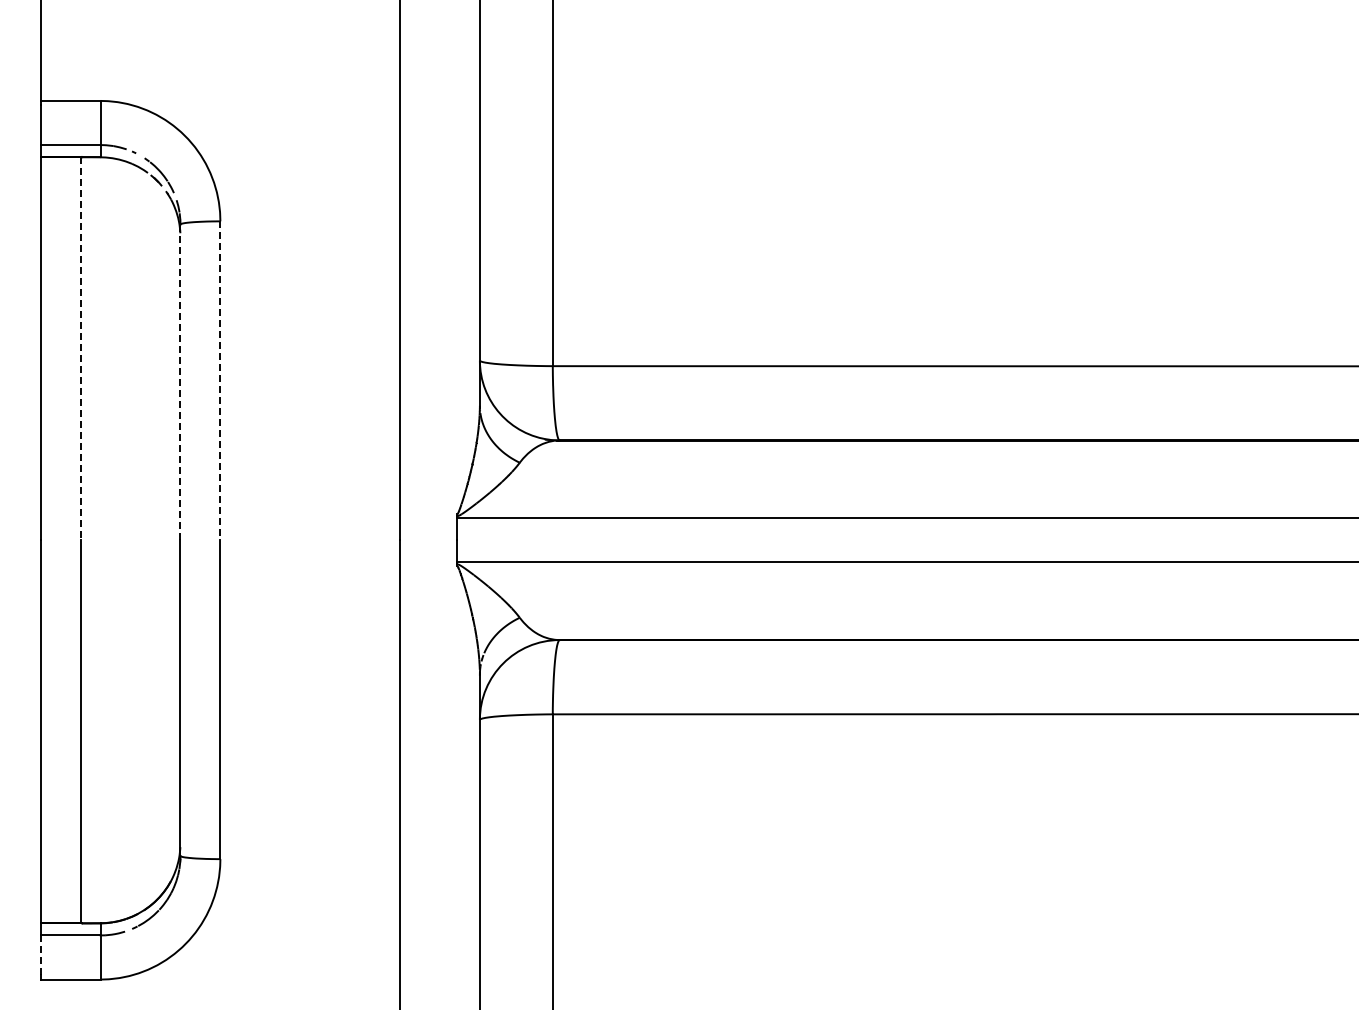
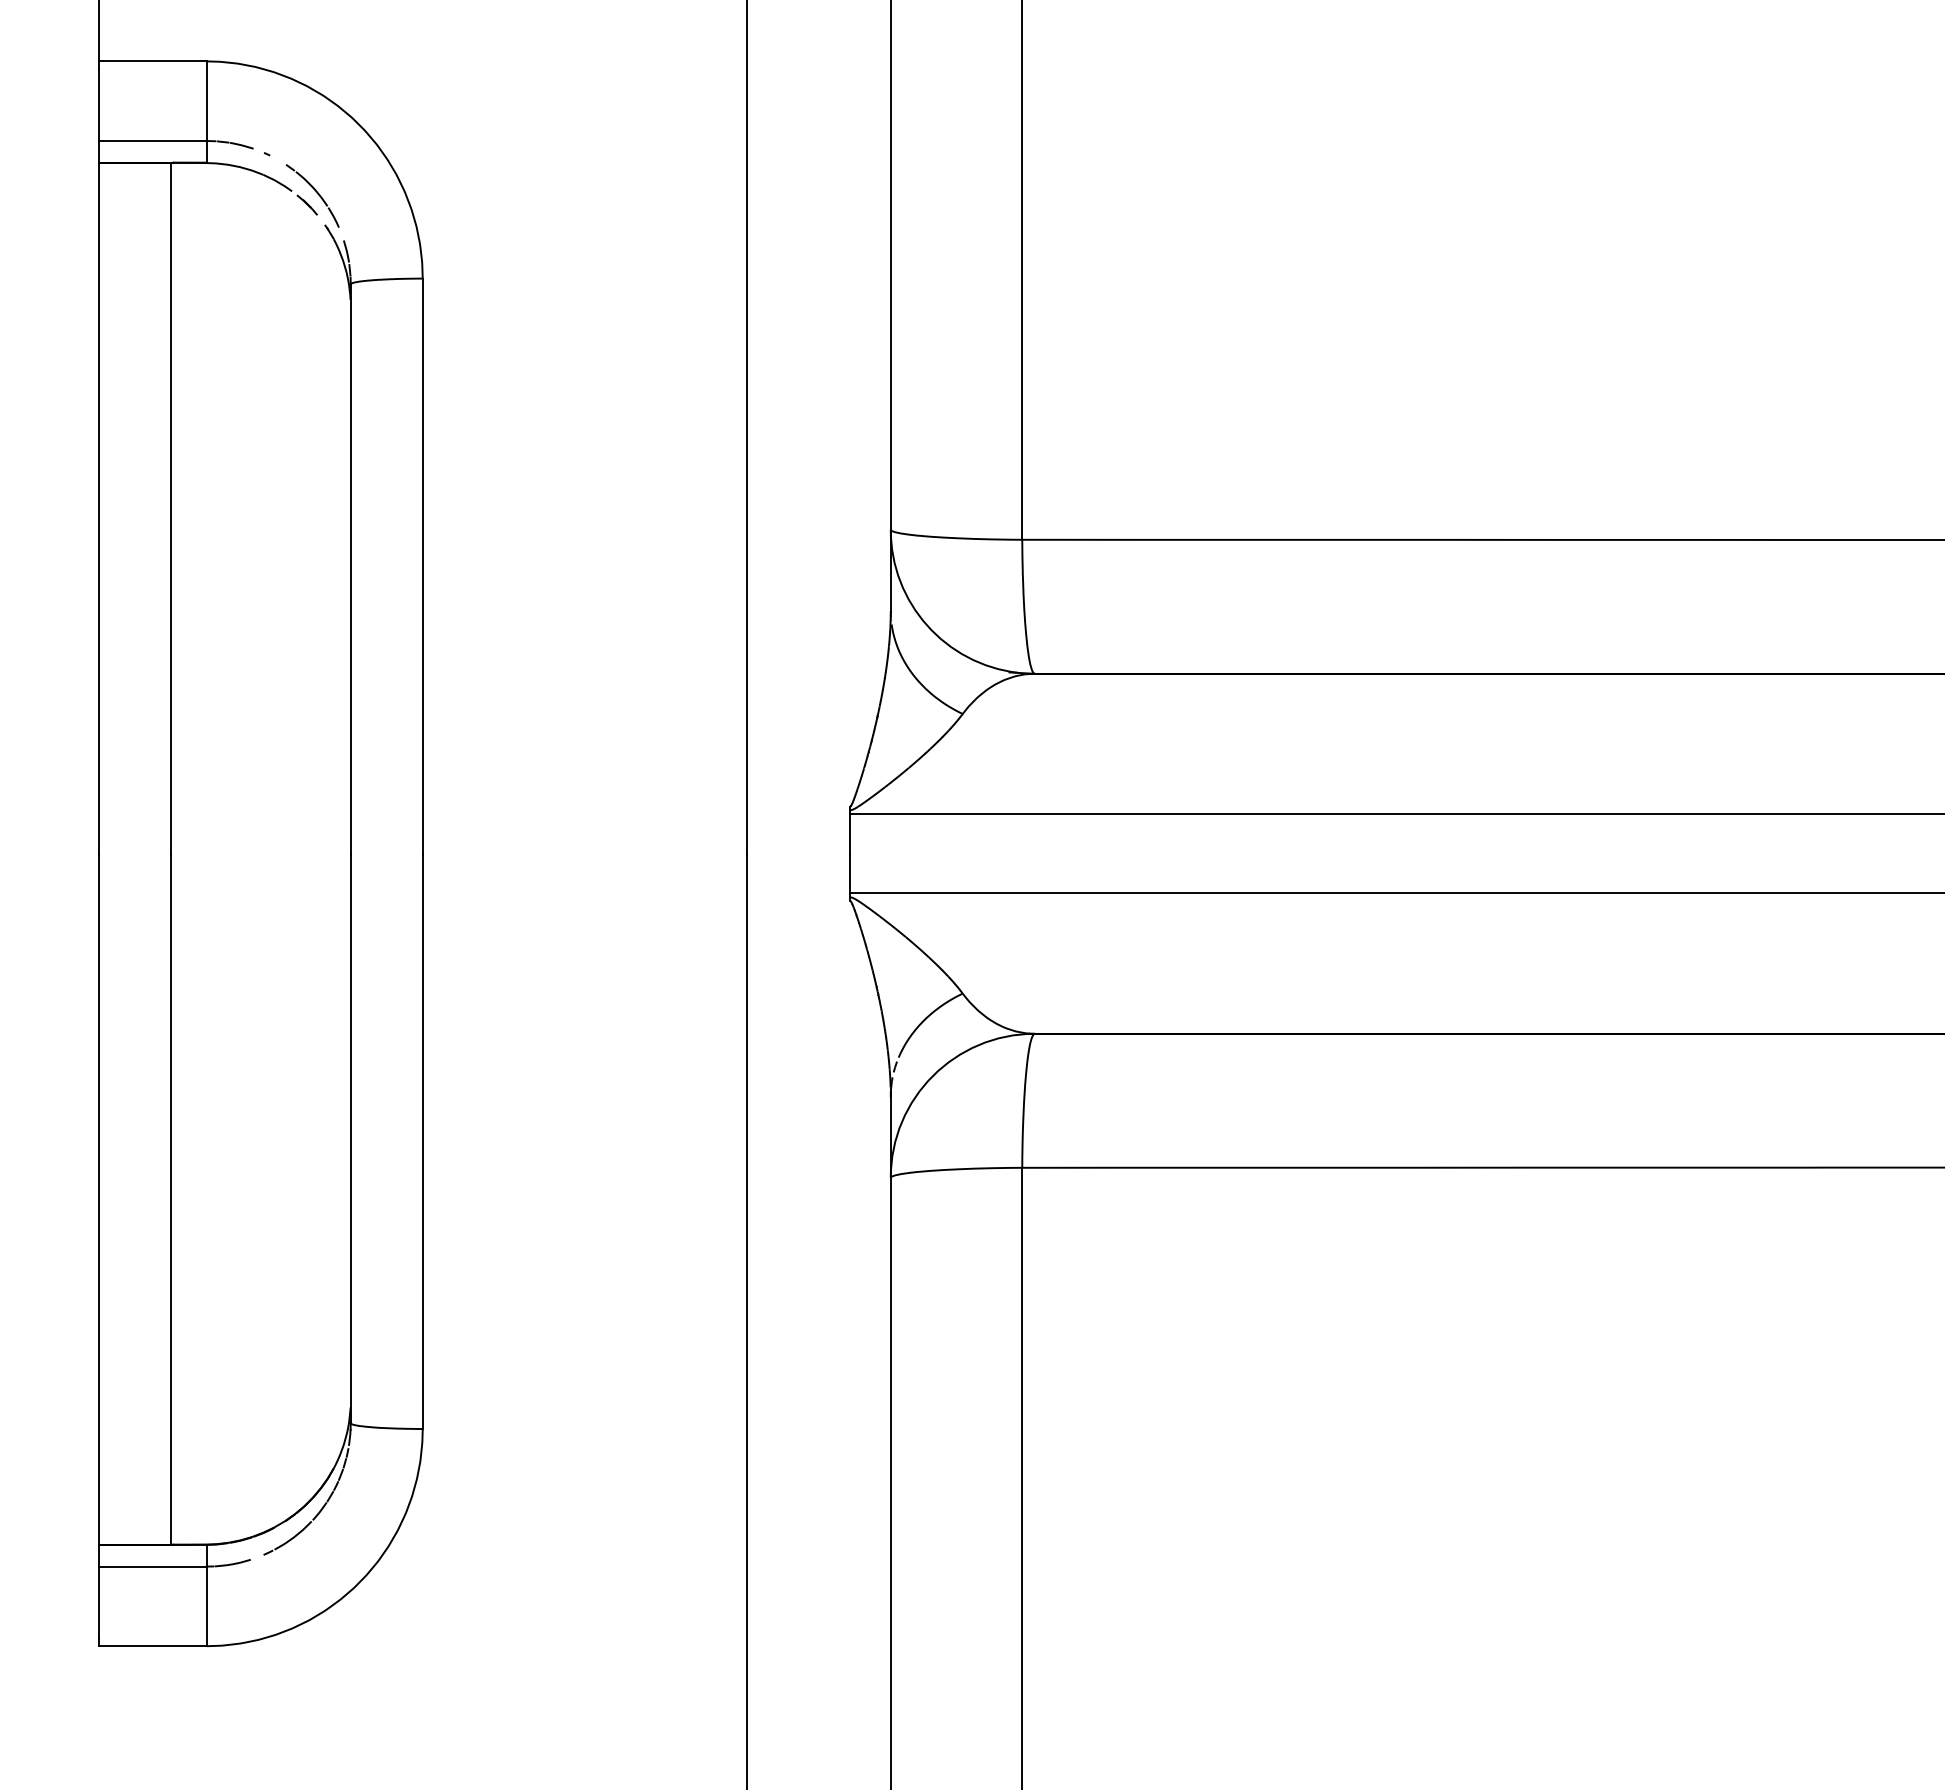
line: (80, 349) -> (170, 509), dashed -> solid
line: (220, 381) -> (422, 567), dashed -> solid
line: (180, 382) -> (350, 569), dashed -> solid
line: (40, 955) -> (98, 1602), dashed -> solid

